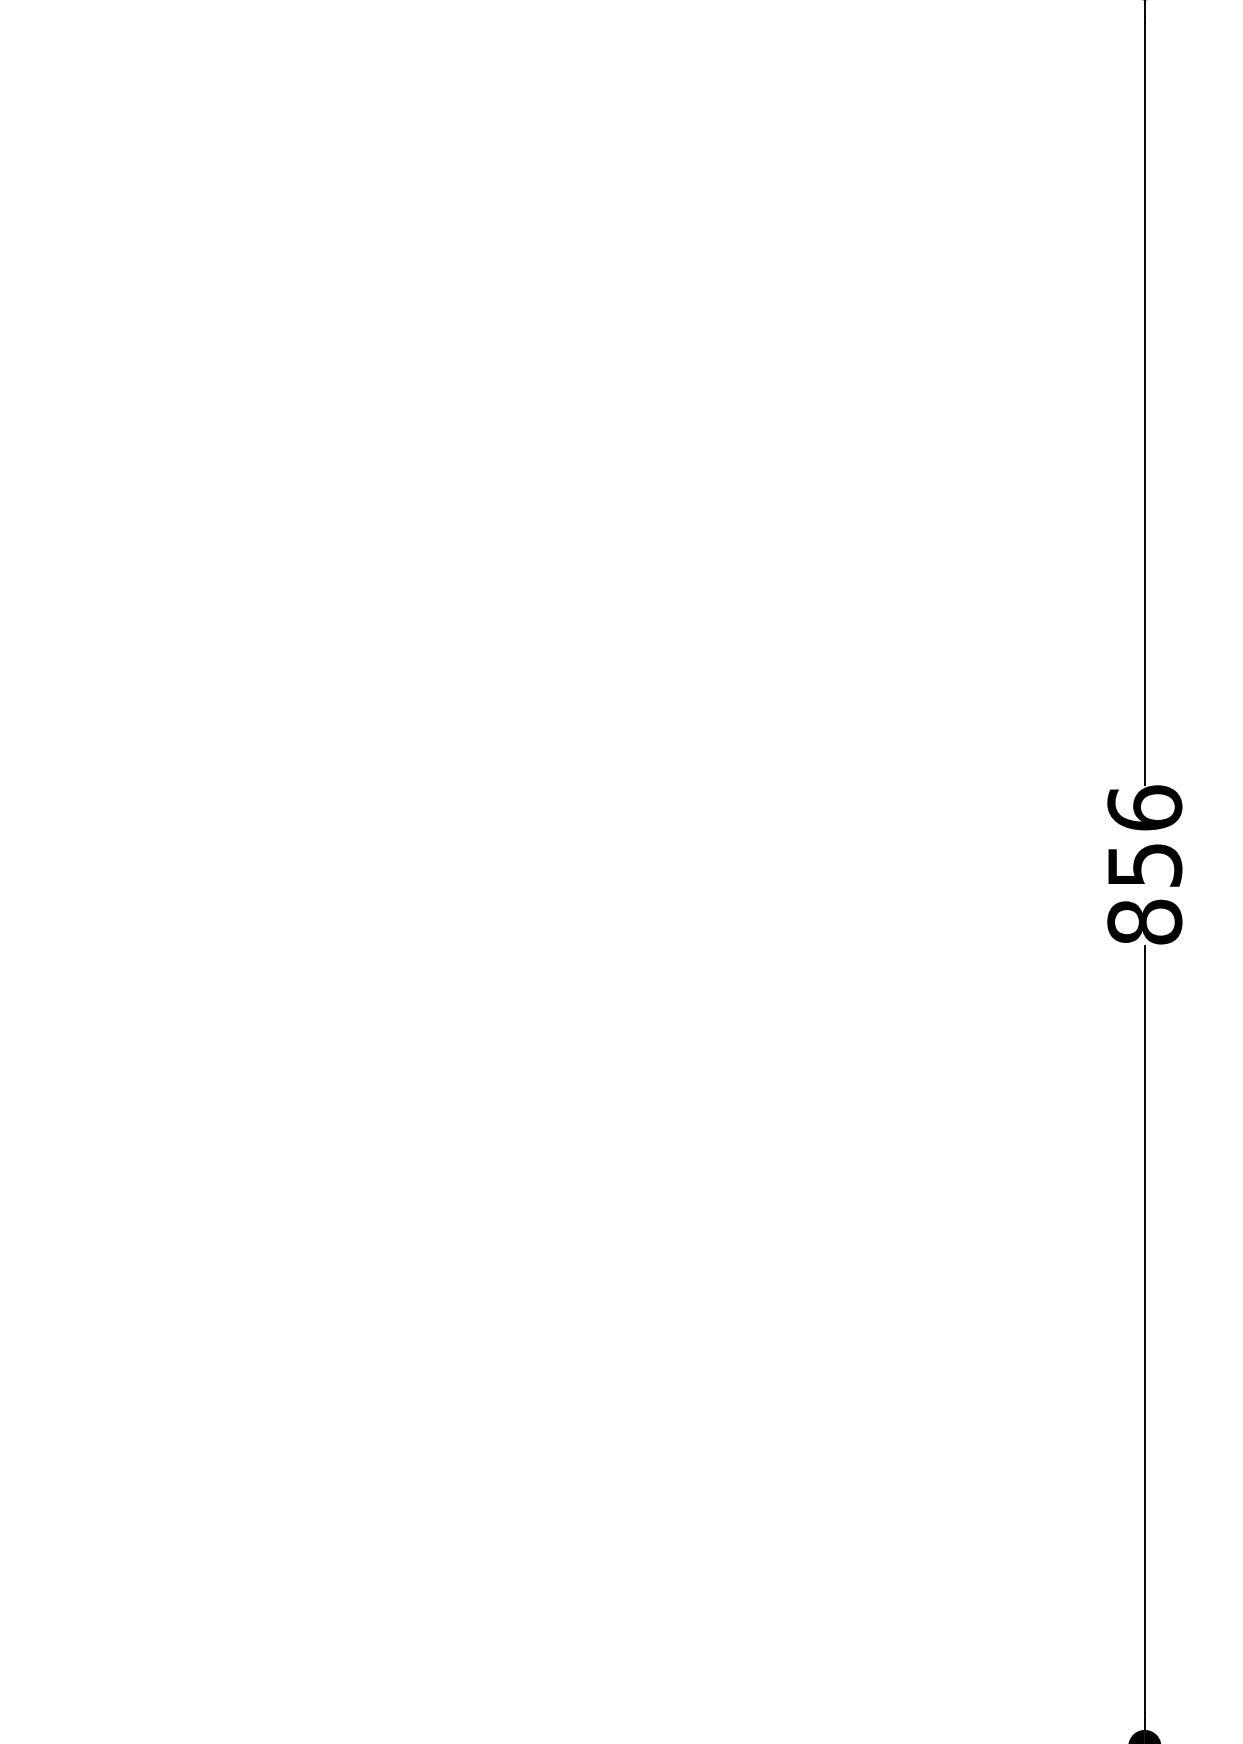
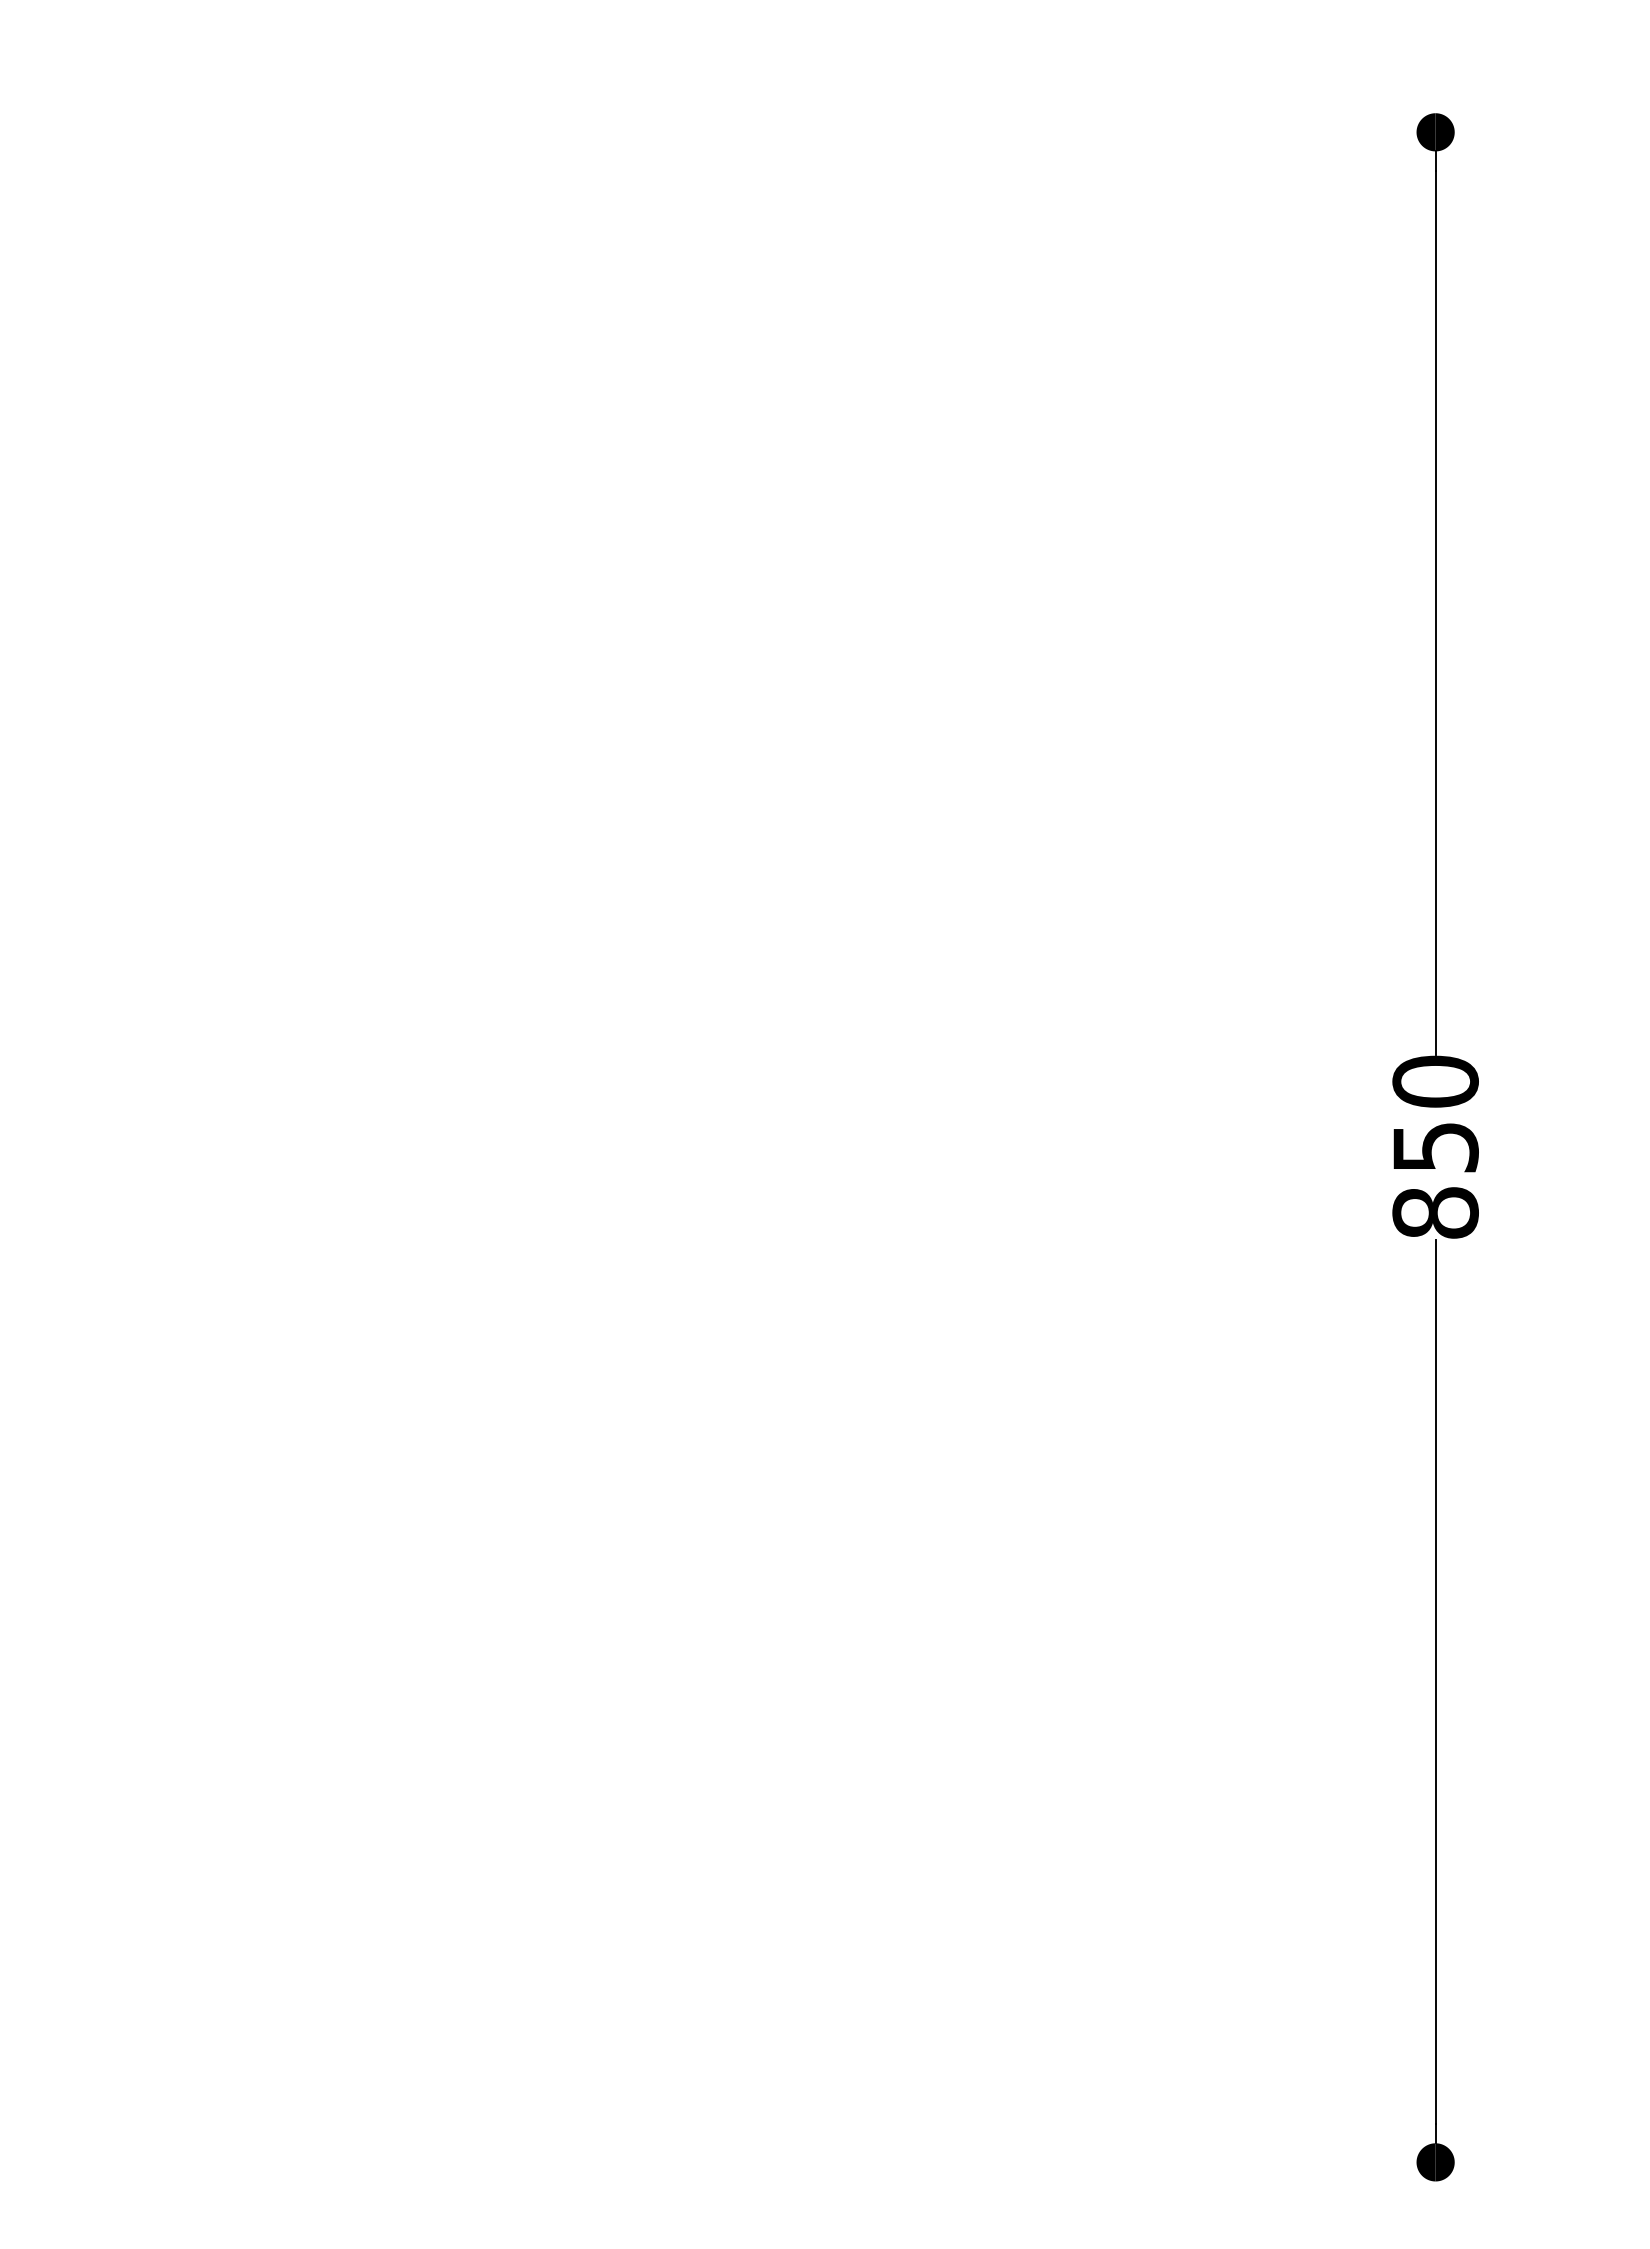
text: (1144, 807) -> (1435, 1081), 856 -> 850

